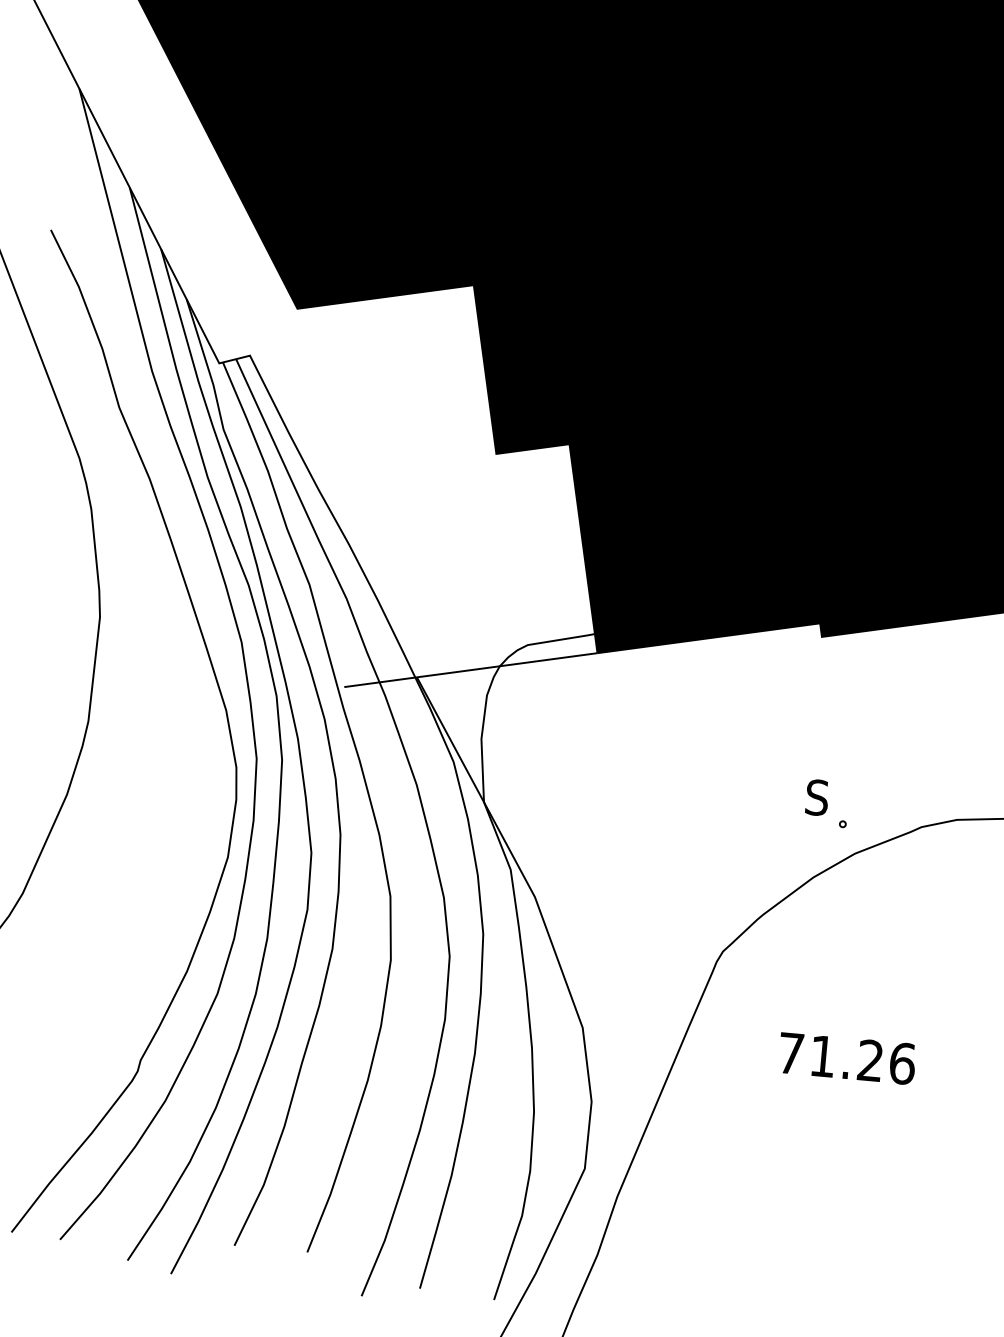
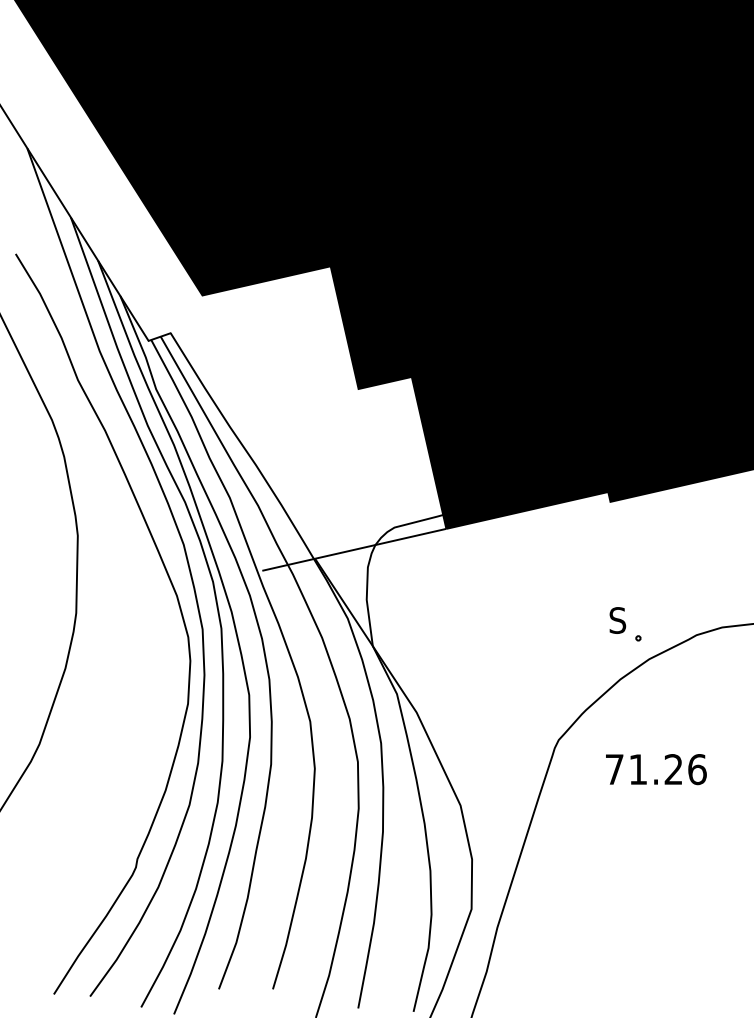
text: (847, 1058) -> (656, 769), moved

